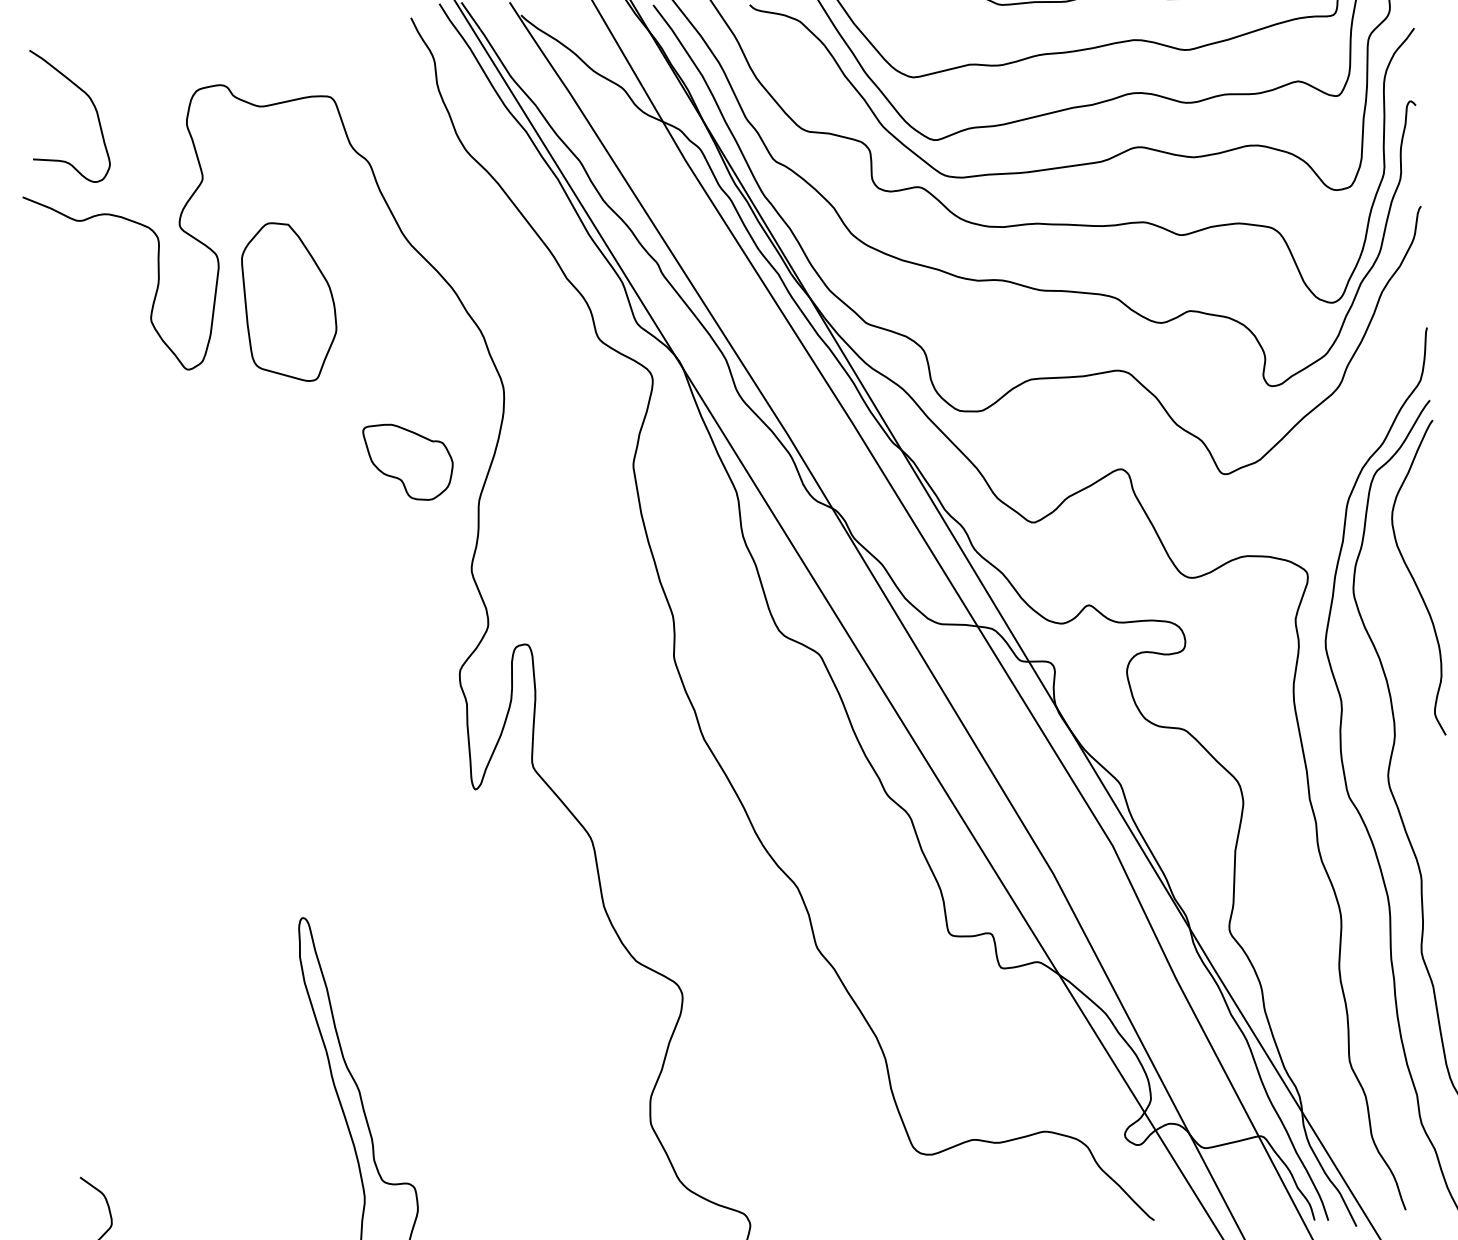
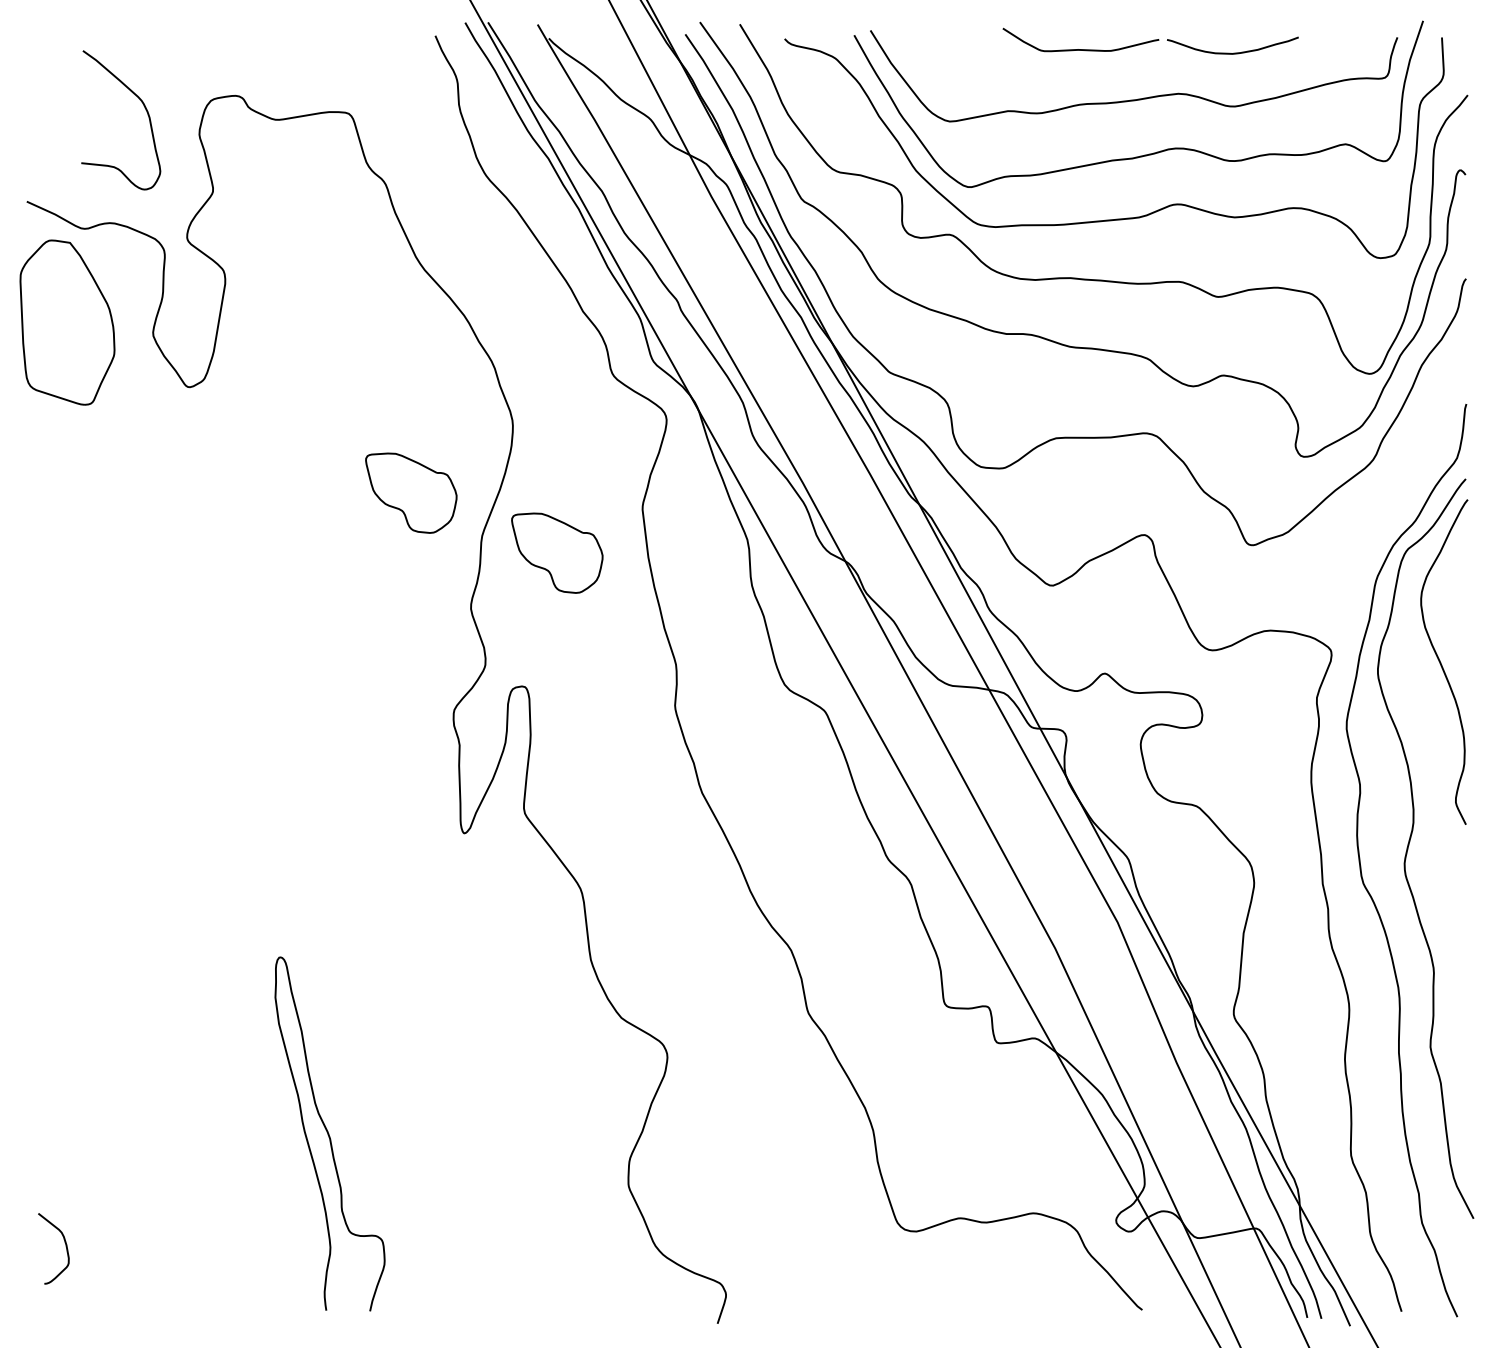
curve: (91, 103) -> (144, 108), moved
part: (289, 302) -> (67, 322), moved
part: (553, 513) -> (557, 552), added

